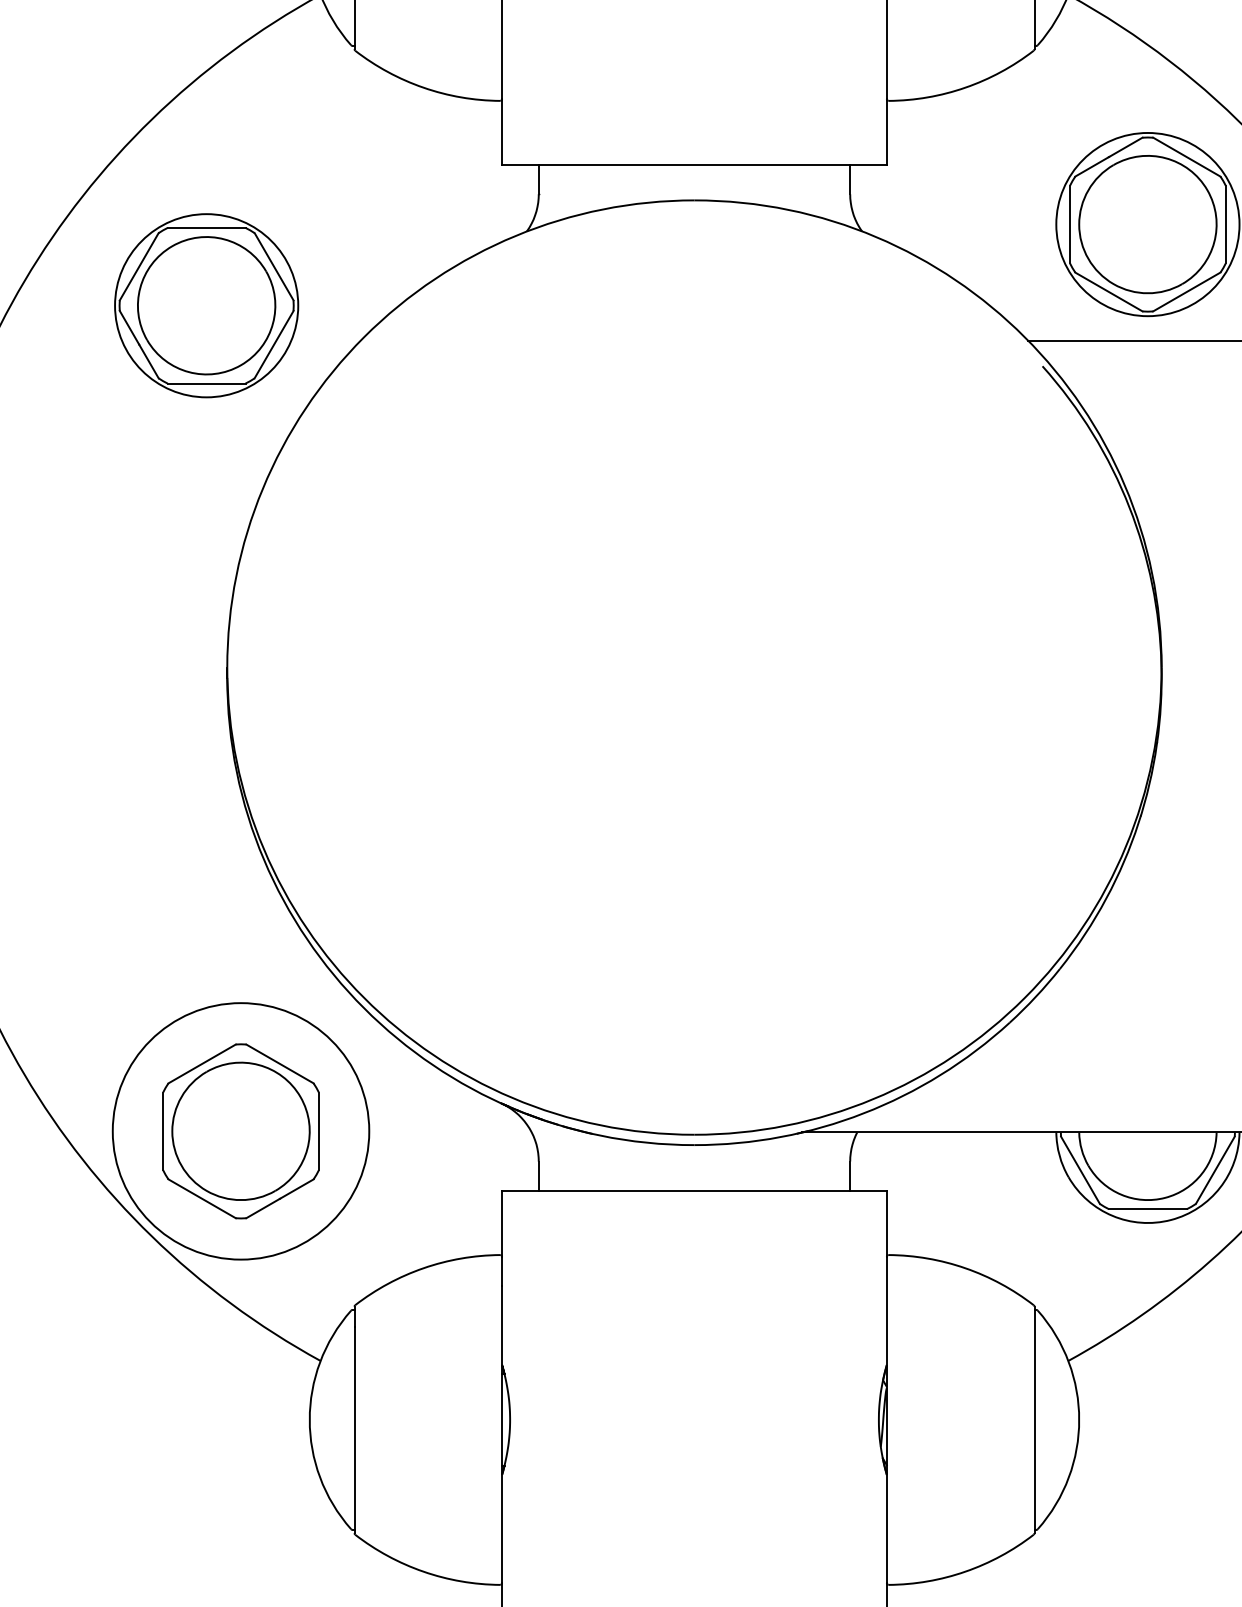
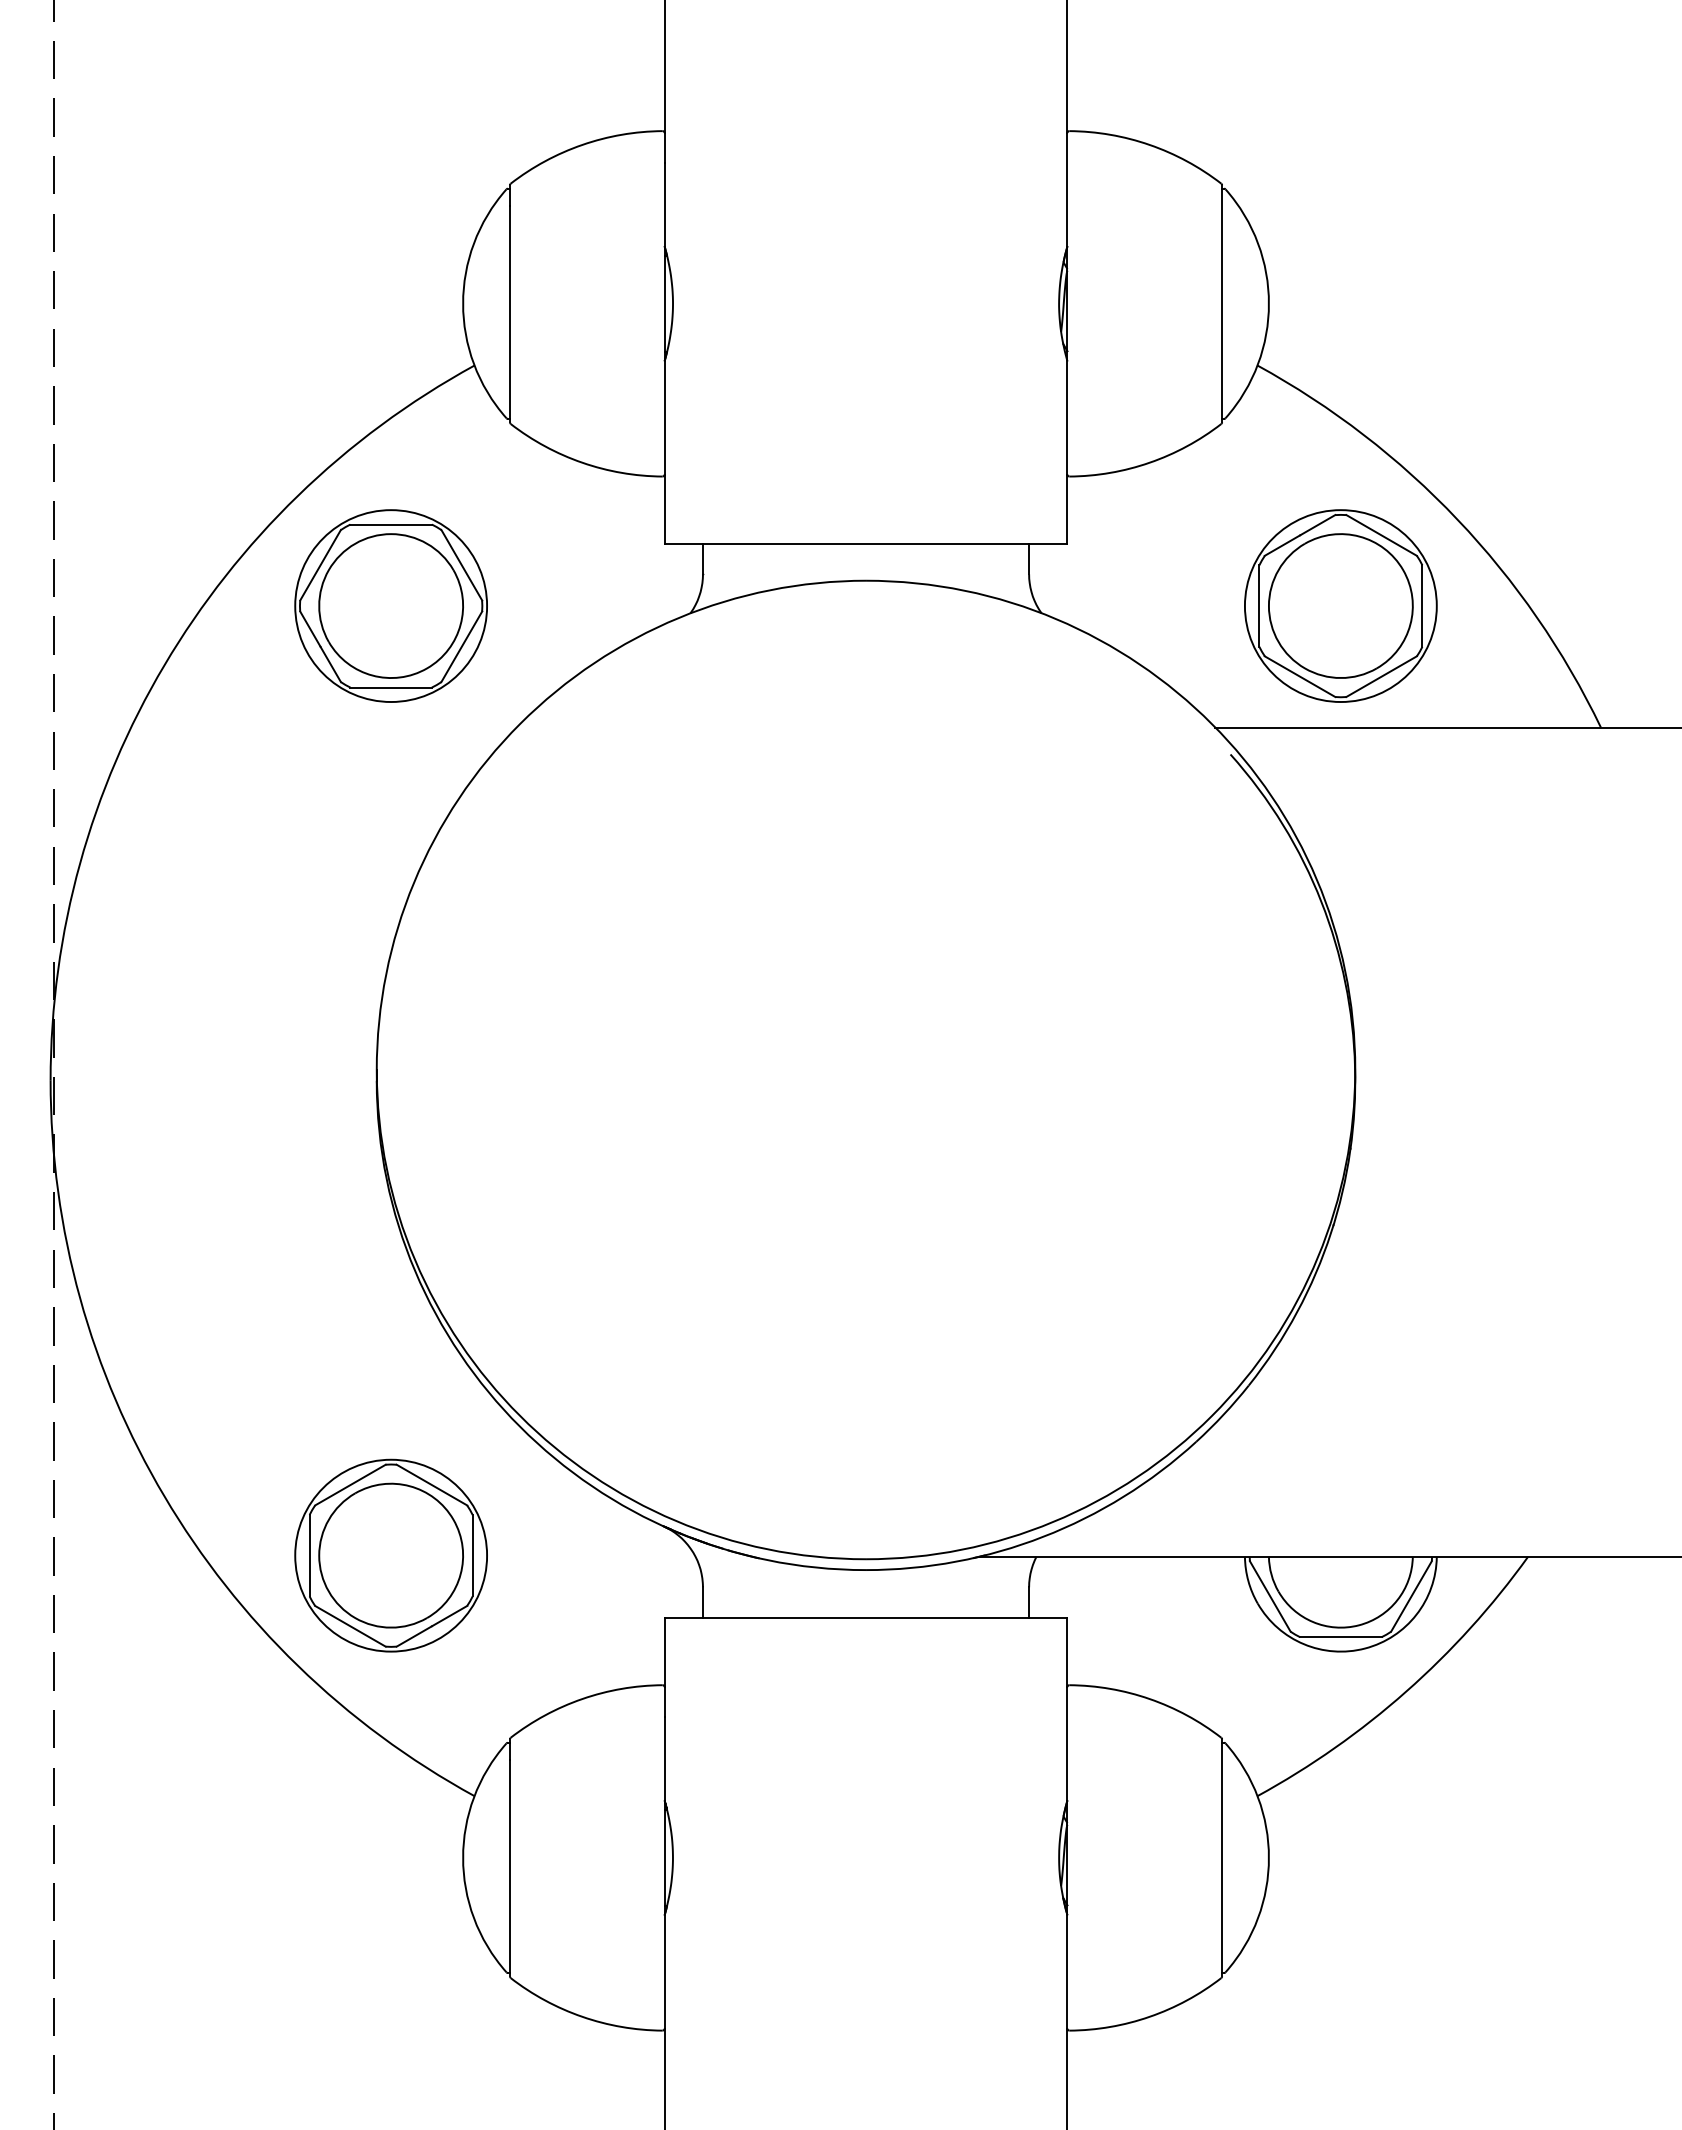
part: (206, 305) -> (390, 605), moved
circle: (241, 1131) -> (391, 1555), size x0.71

